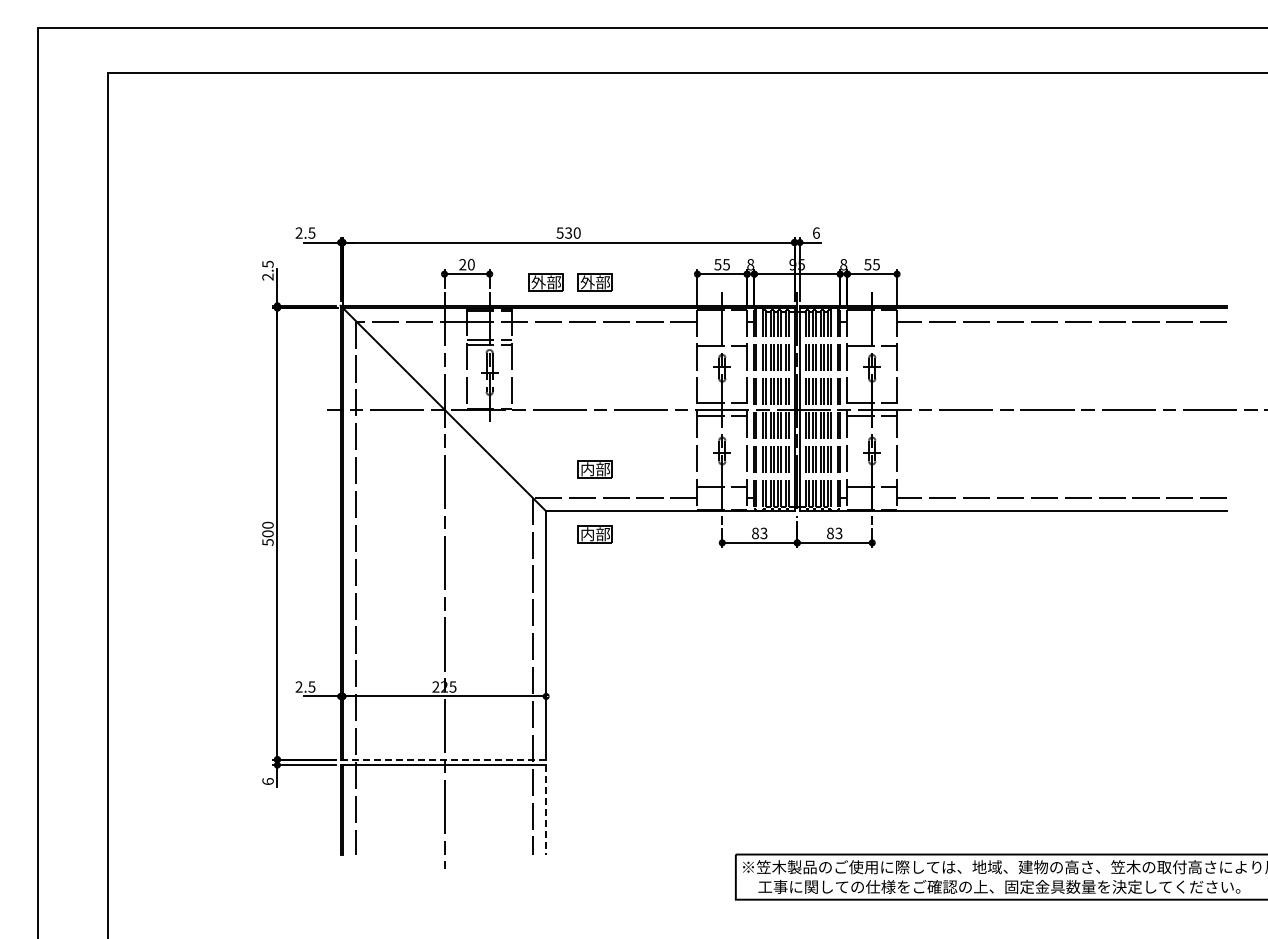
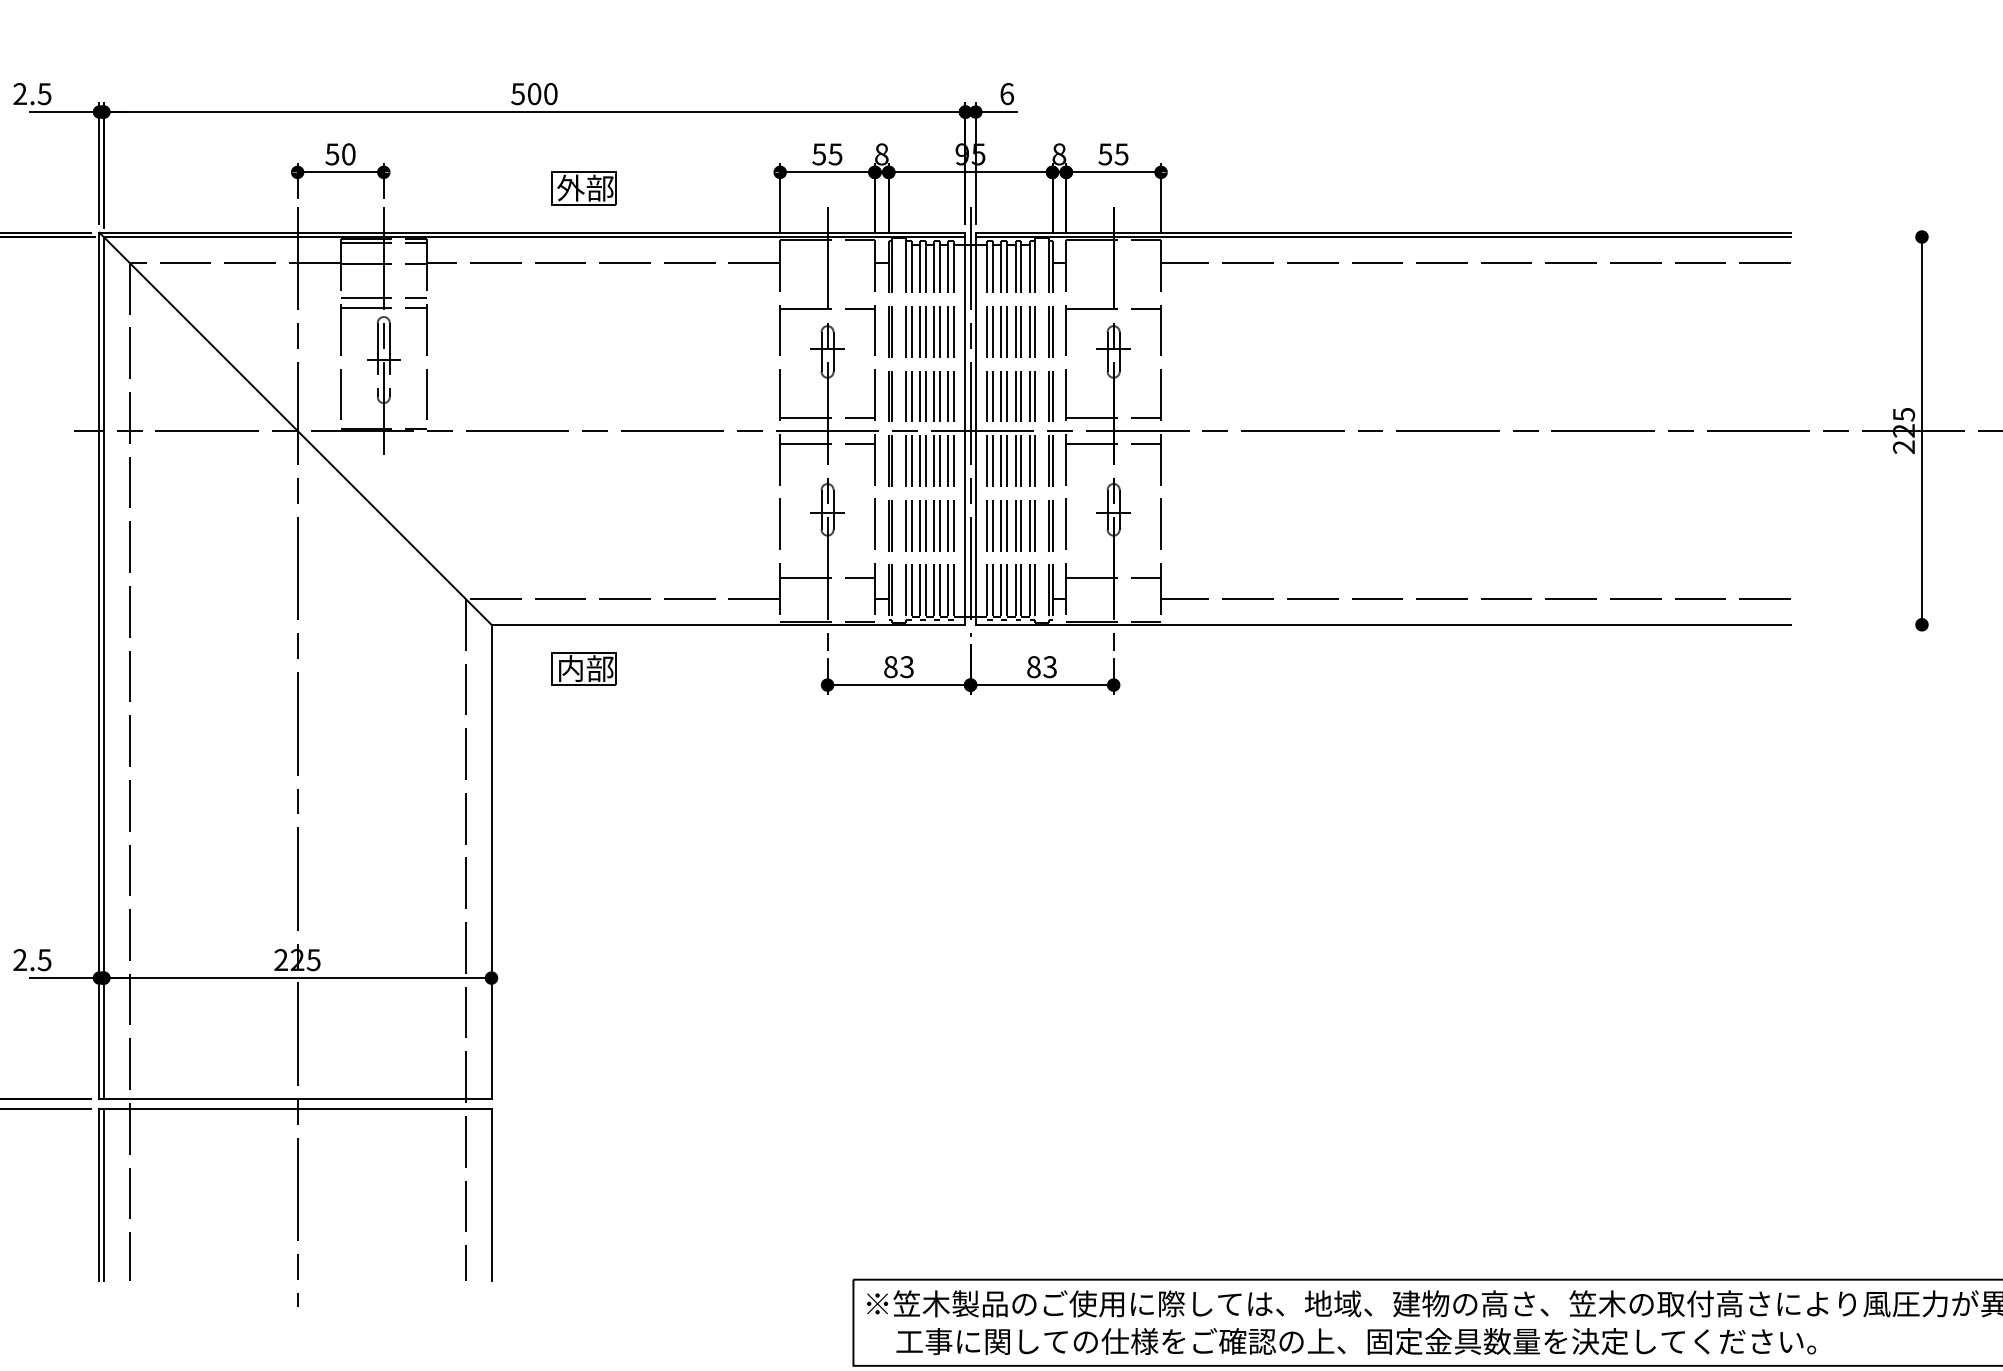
text: (568, 232) -> (534, 92), 530 -> 500
text: (462, 264) -> (331, 153), 20 -> 50
part: (545, 282) -> (490, 188), removed
part: (594, 469) -> (583, 545), removed
line: (443, 759) -> (295, 1098), dashed -> solid
line: (546, 810) -> (492, 1195), dashed -> solid

